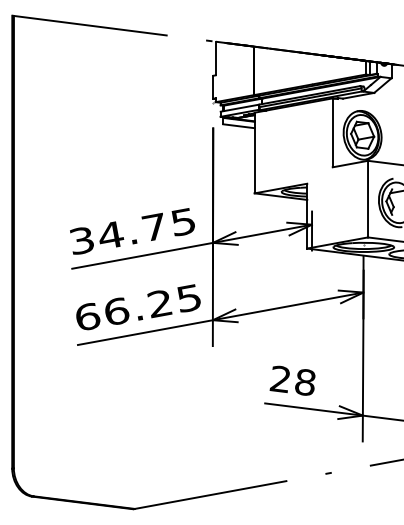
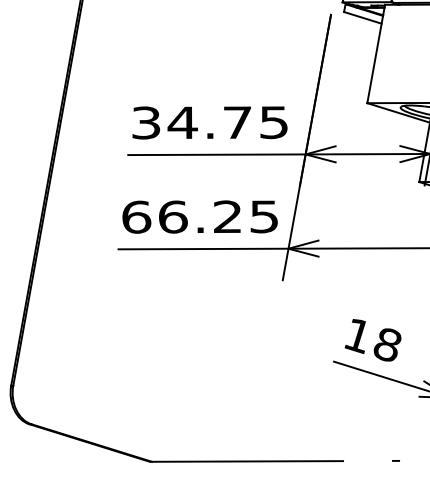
text: (279, 378) -> (356, 334), 28 -> 18

